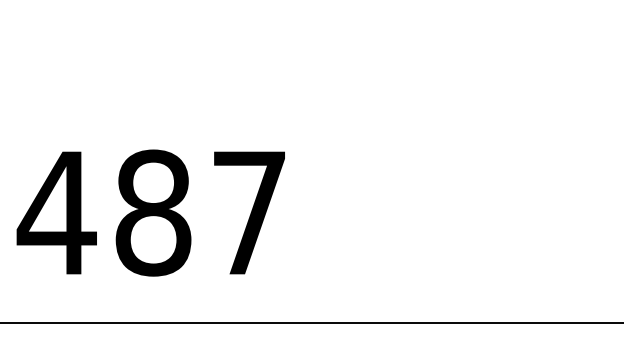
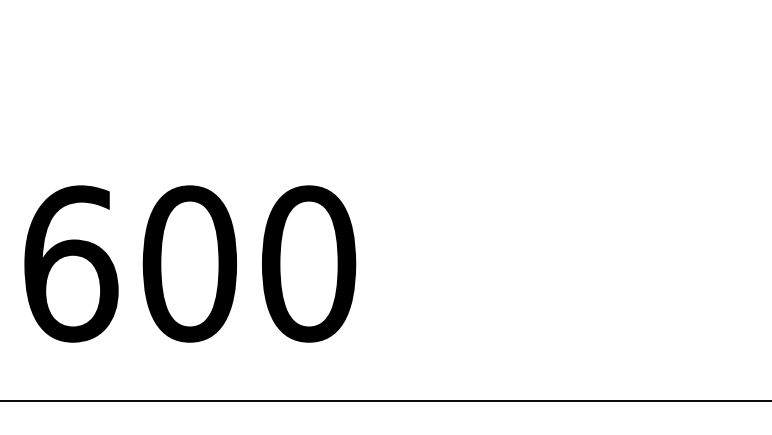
text: (152, 212) -> (188, 263), 487 -> 600

